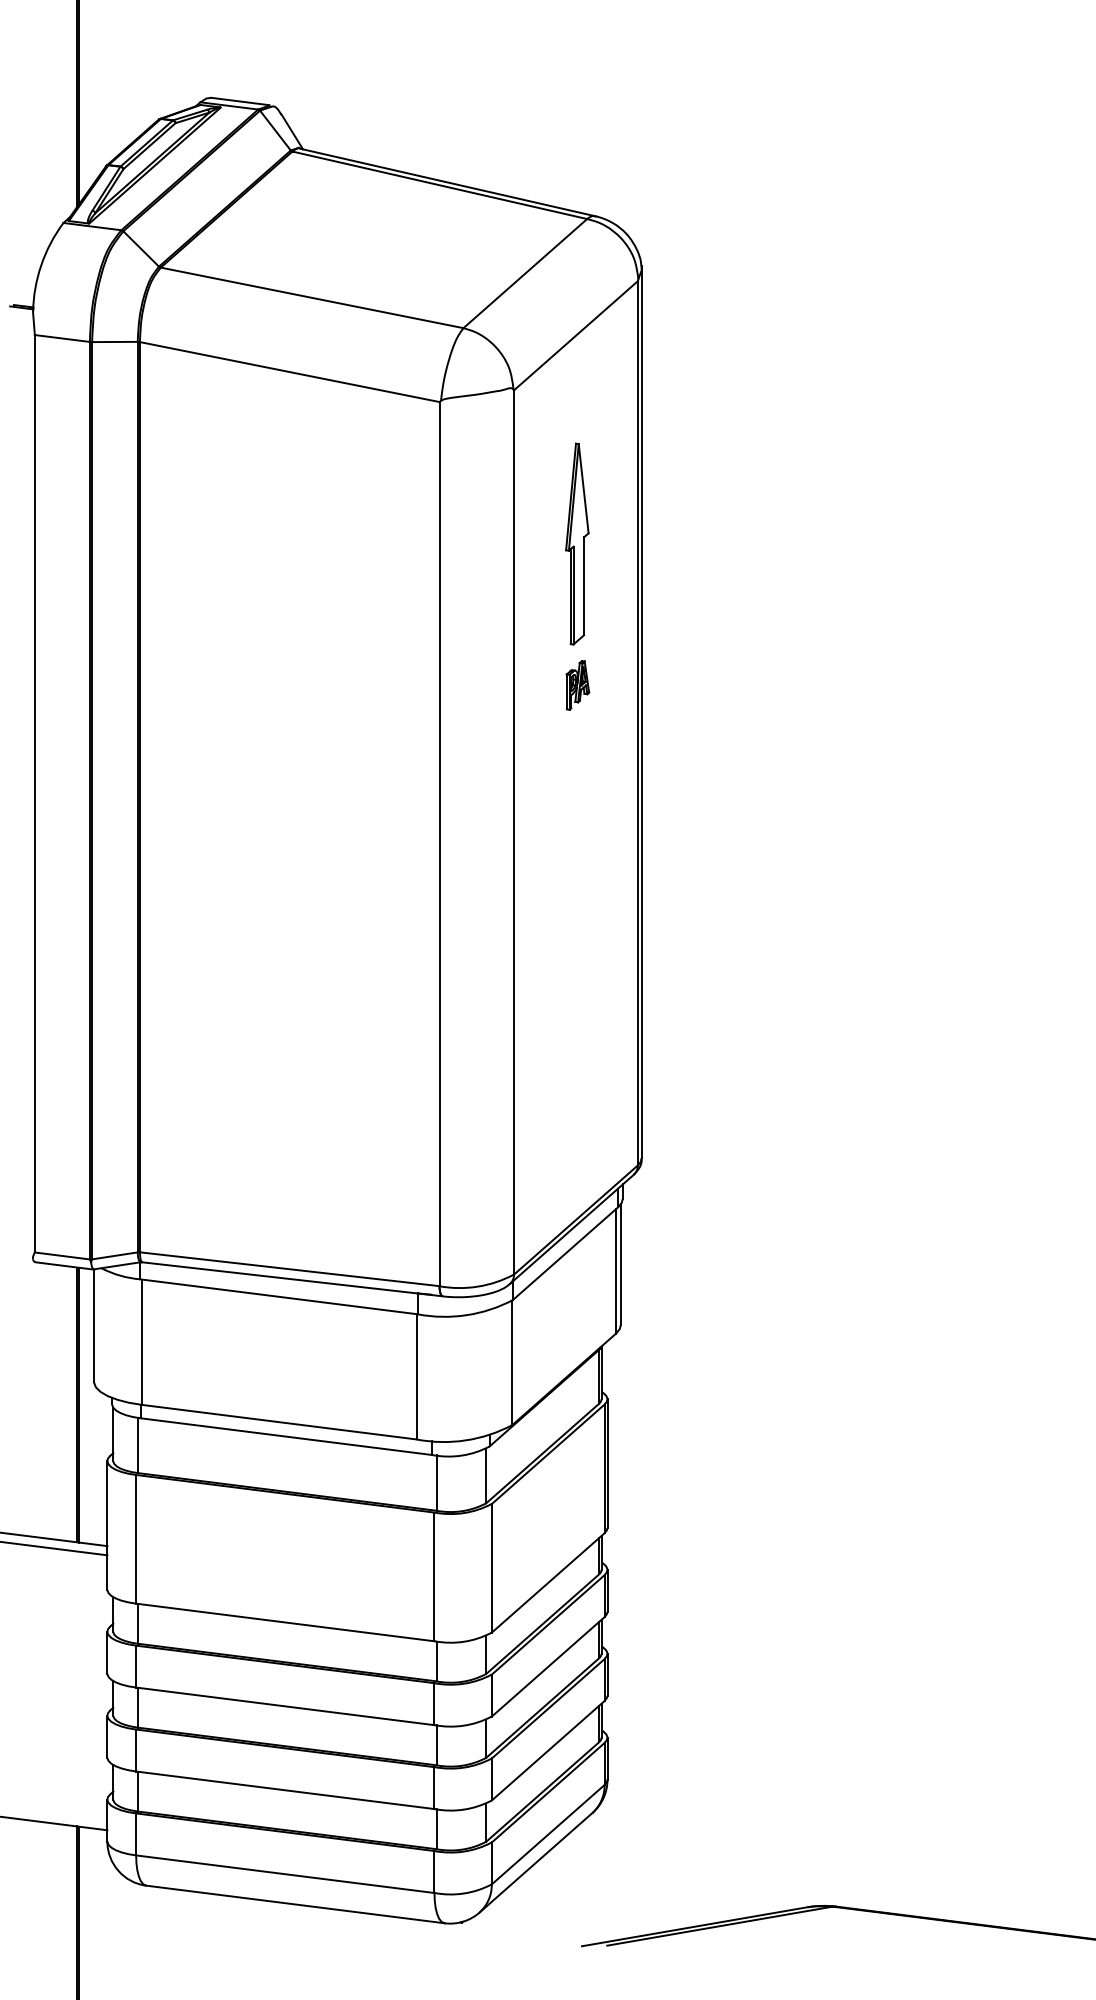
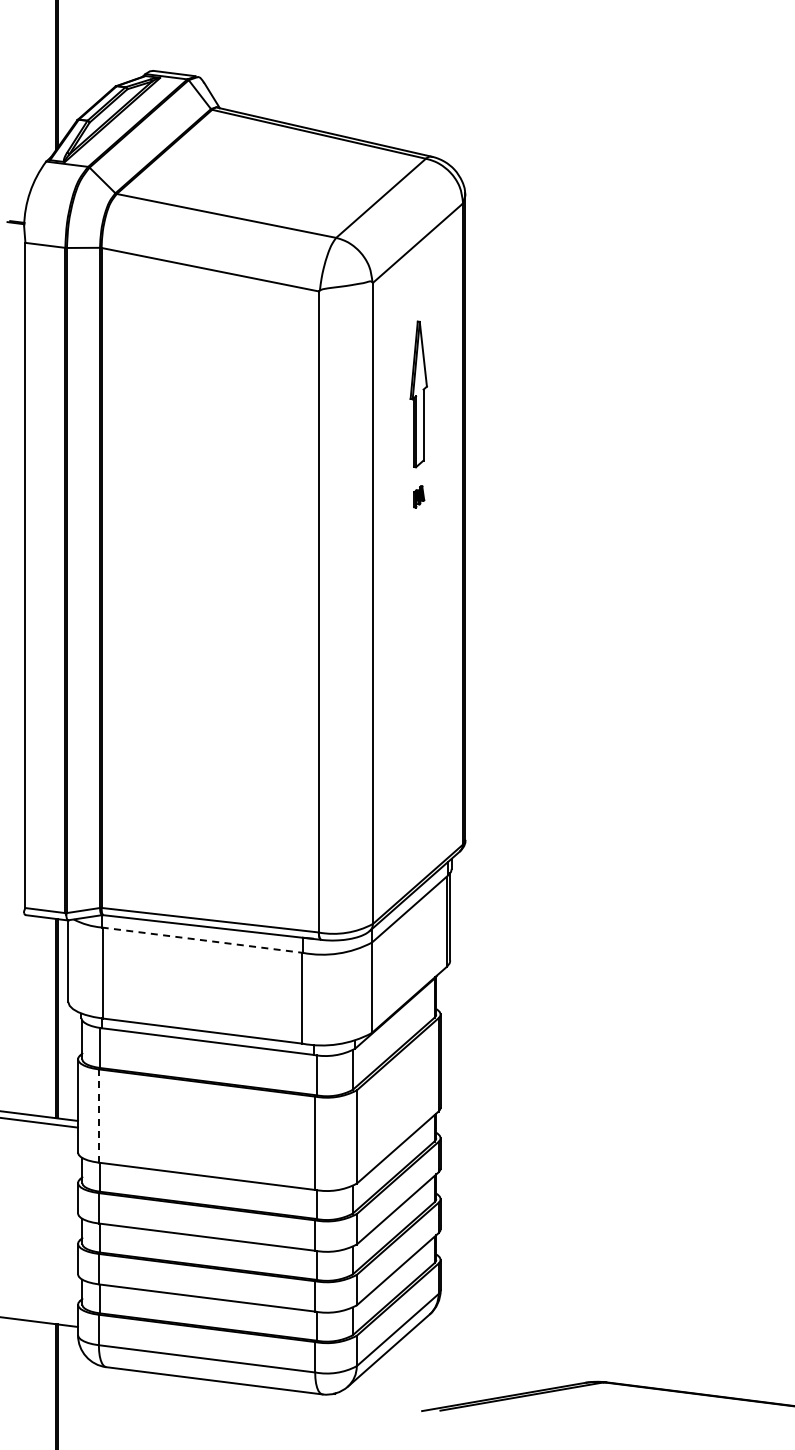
part: (578, 684) -> (419, 496), size x0.6
line: (279, 1297) -> (202, 940), solid -> dashed
line: (135, 1539) -> (98, 1116), solid -> dashed

